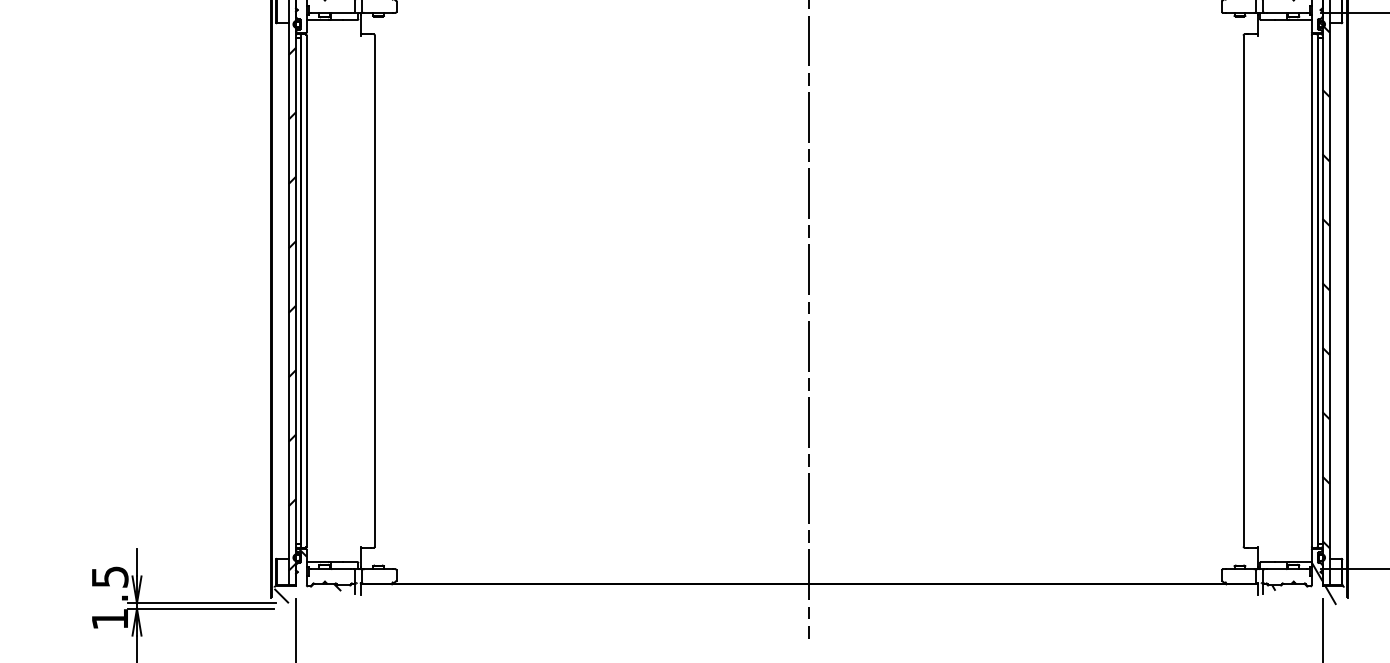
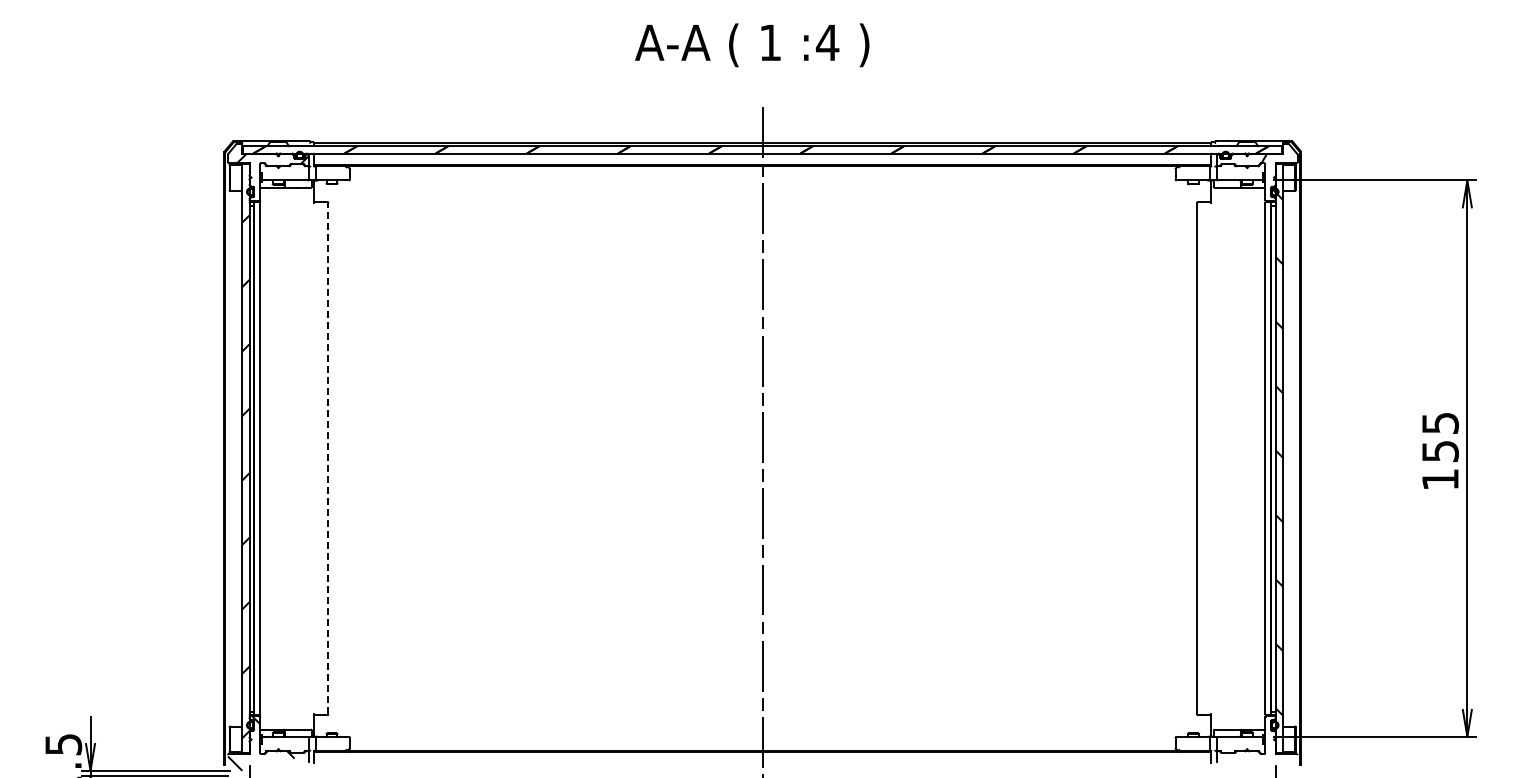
line: (374, 290) -> (328, 458), solid -> dashed
hatch: (1303, 583) -> (1257, 751), removed

